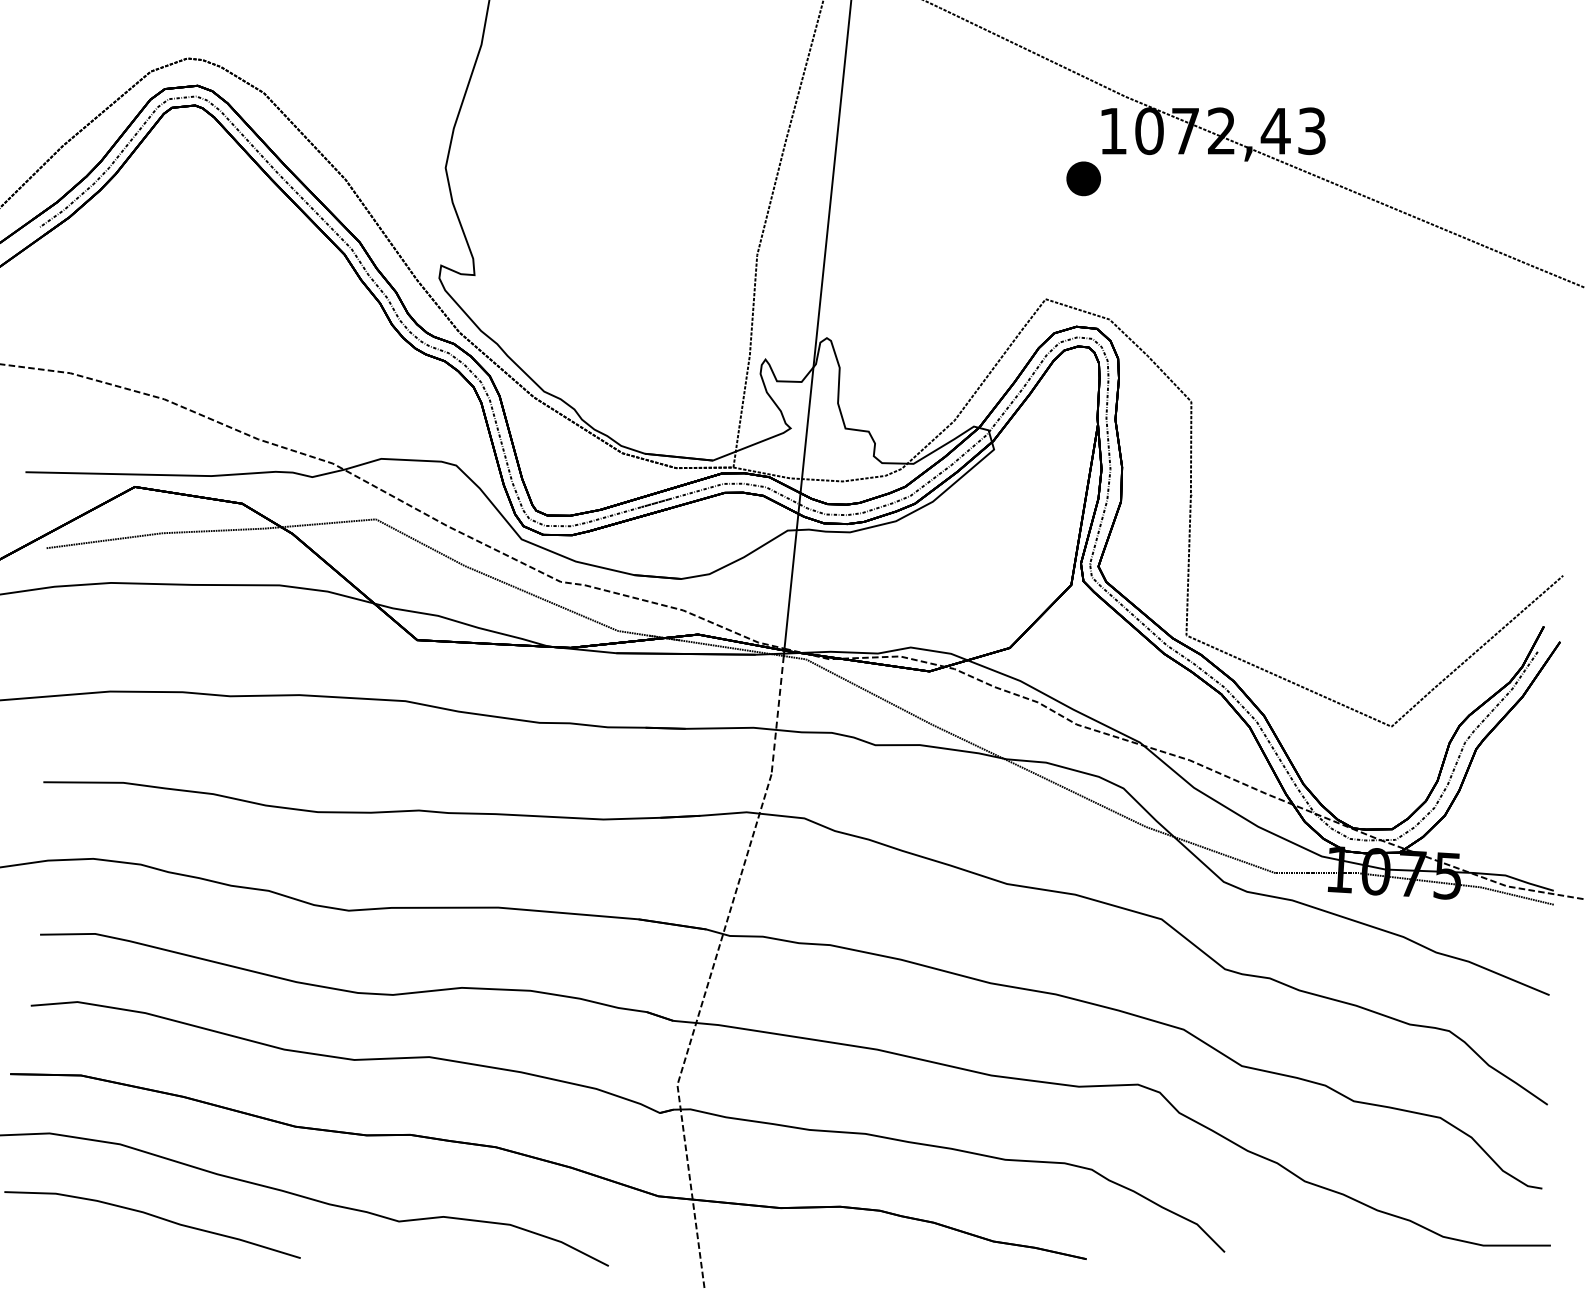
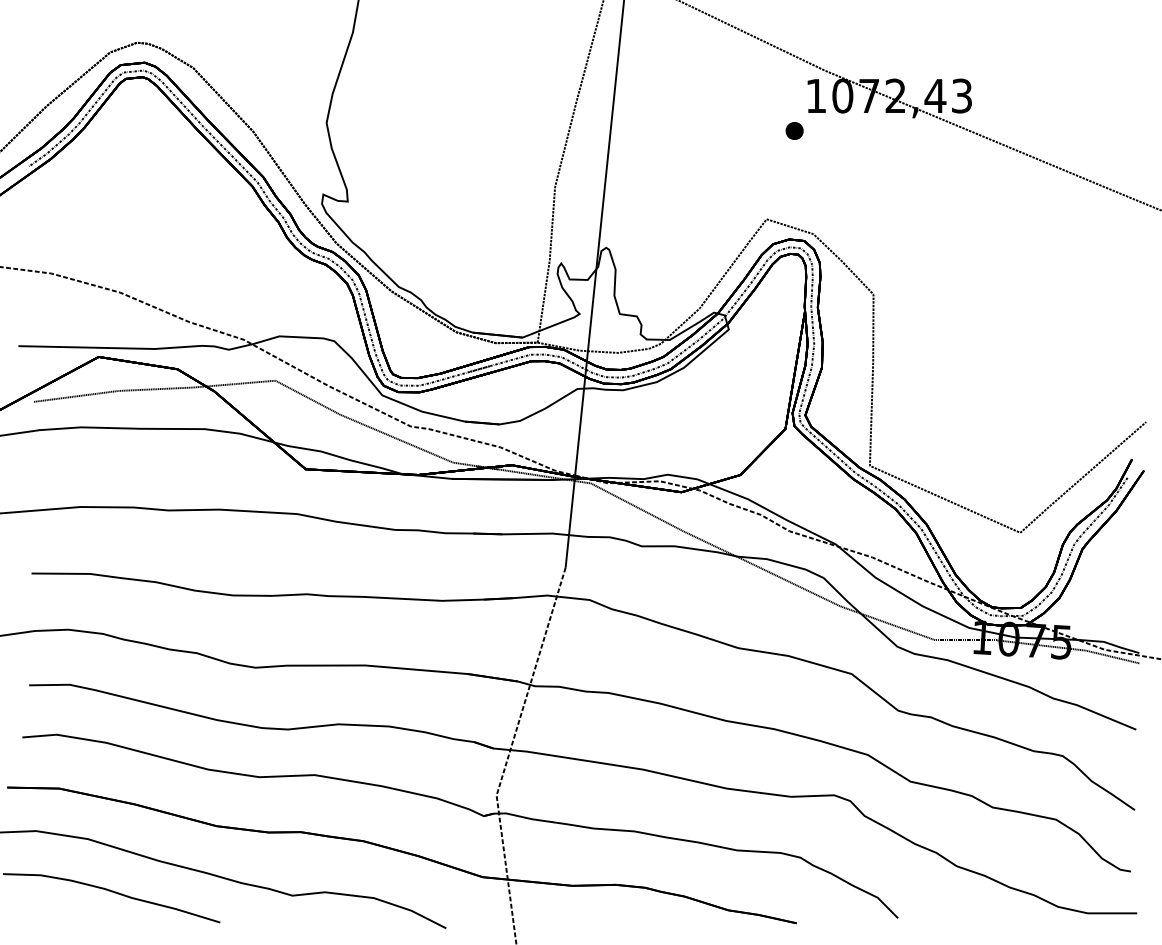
part: (1083, 178) -> (794, 130), size x0.71
line: (777, 715) -> (569, 524), dashed -> solid

